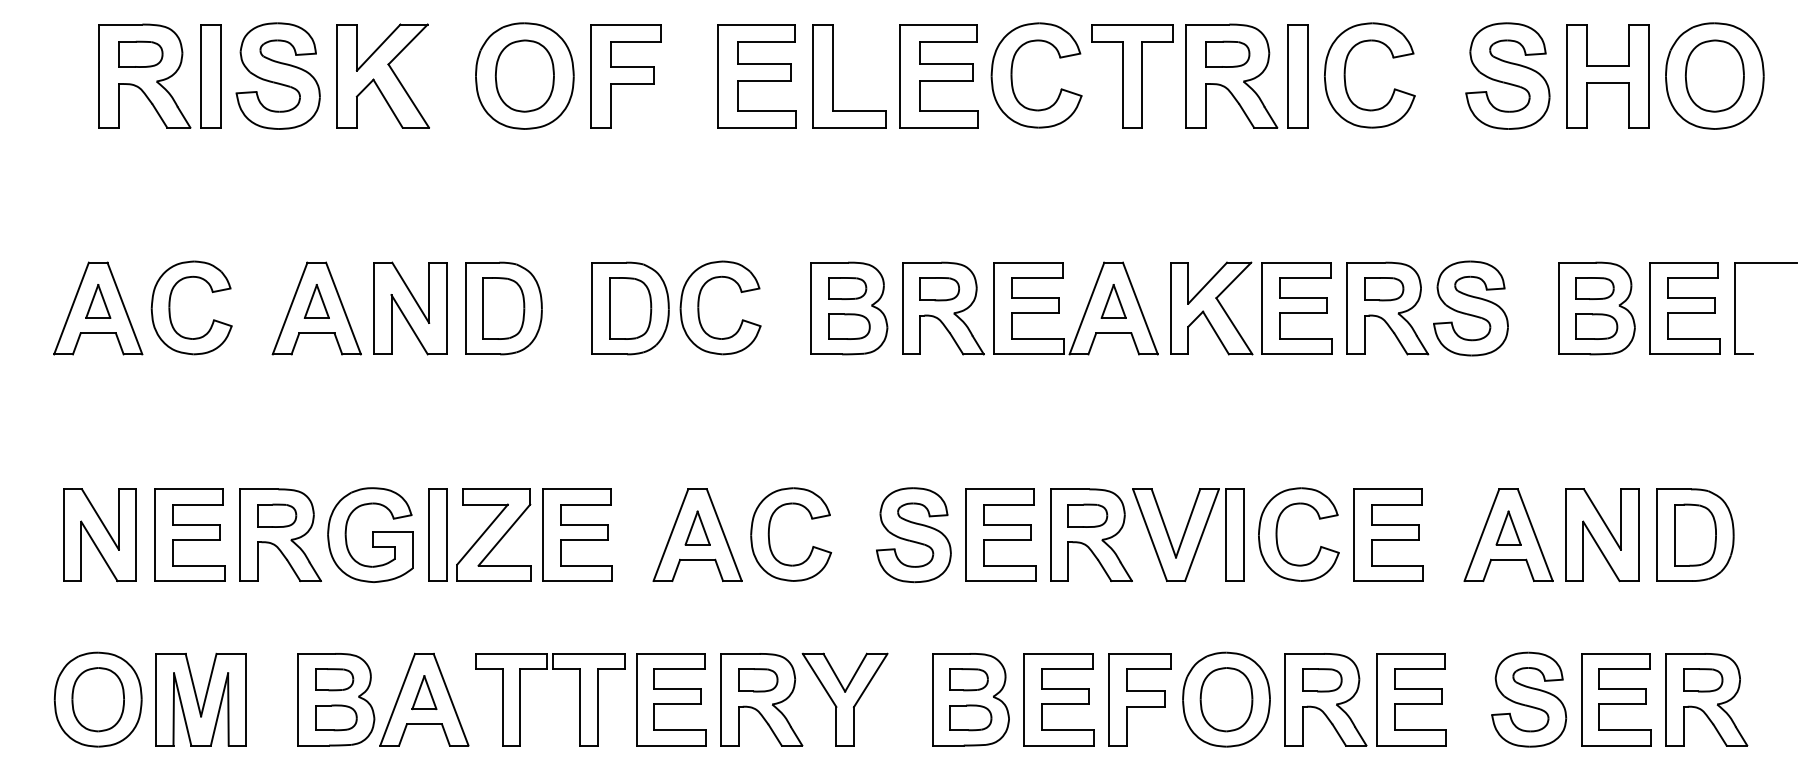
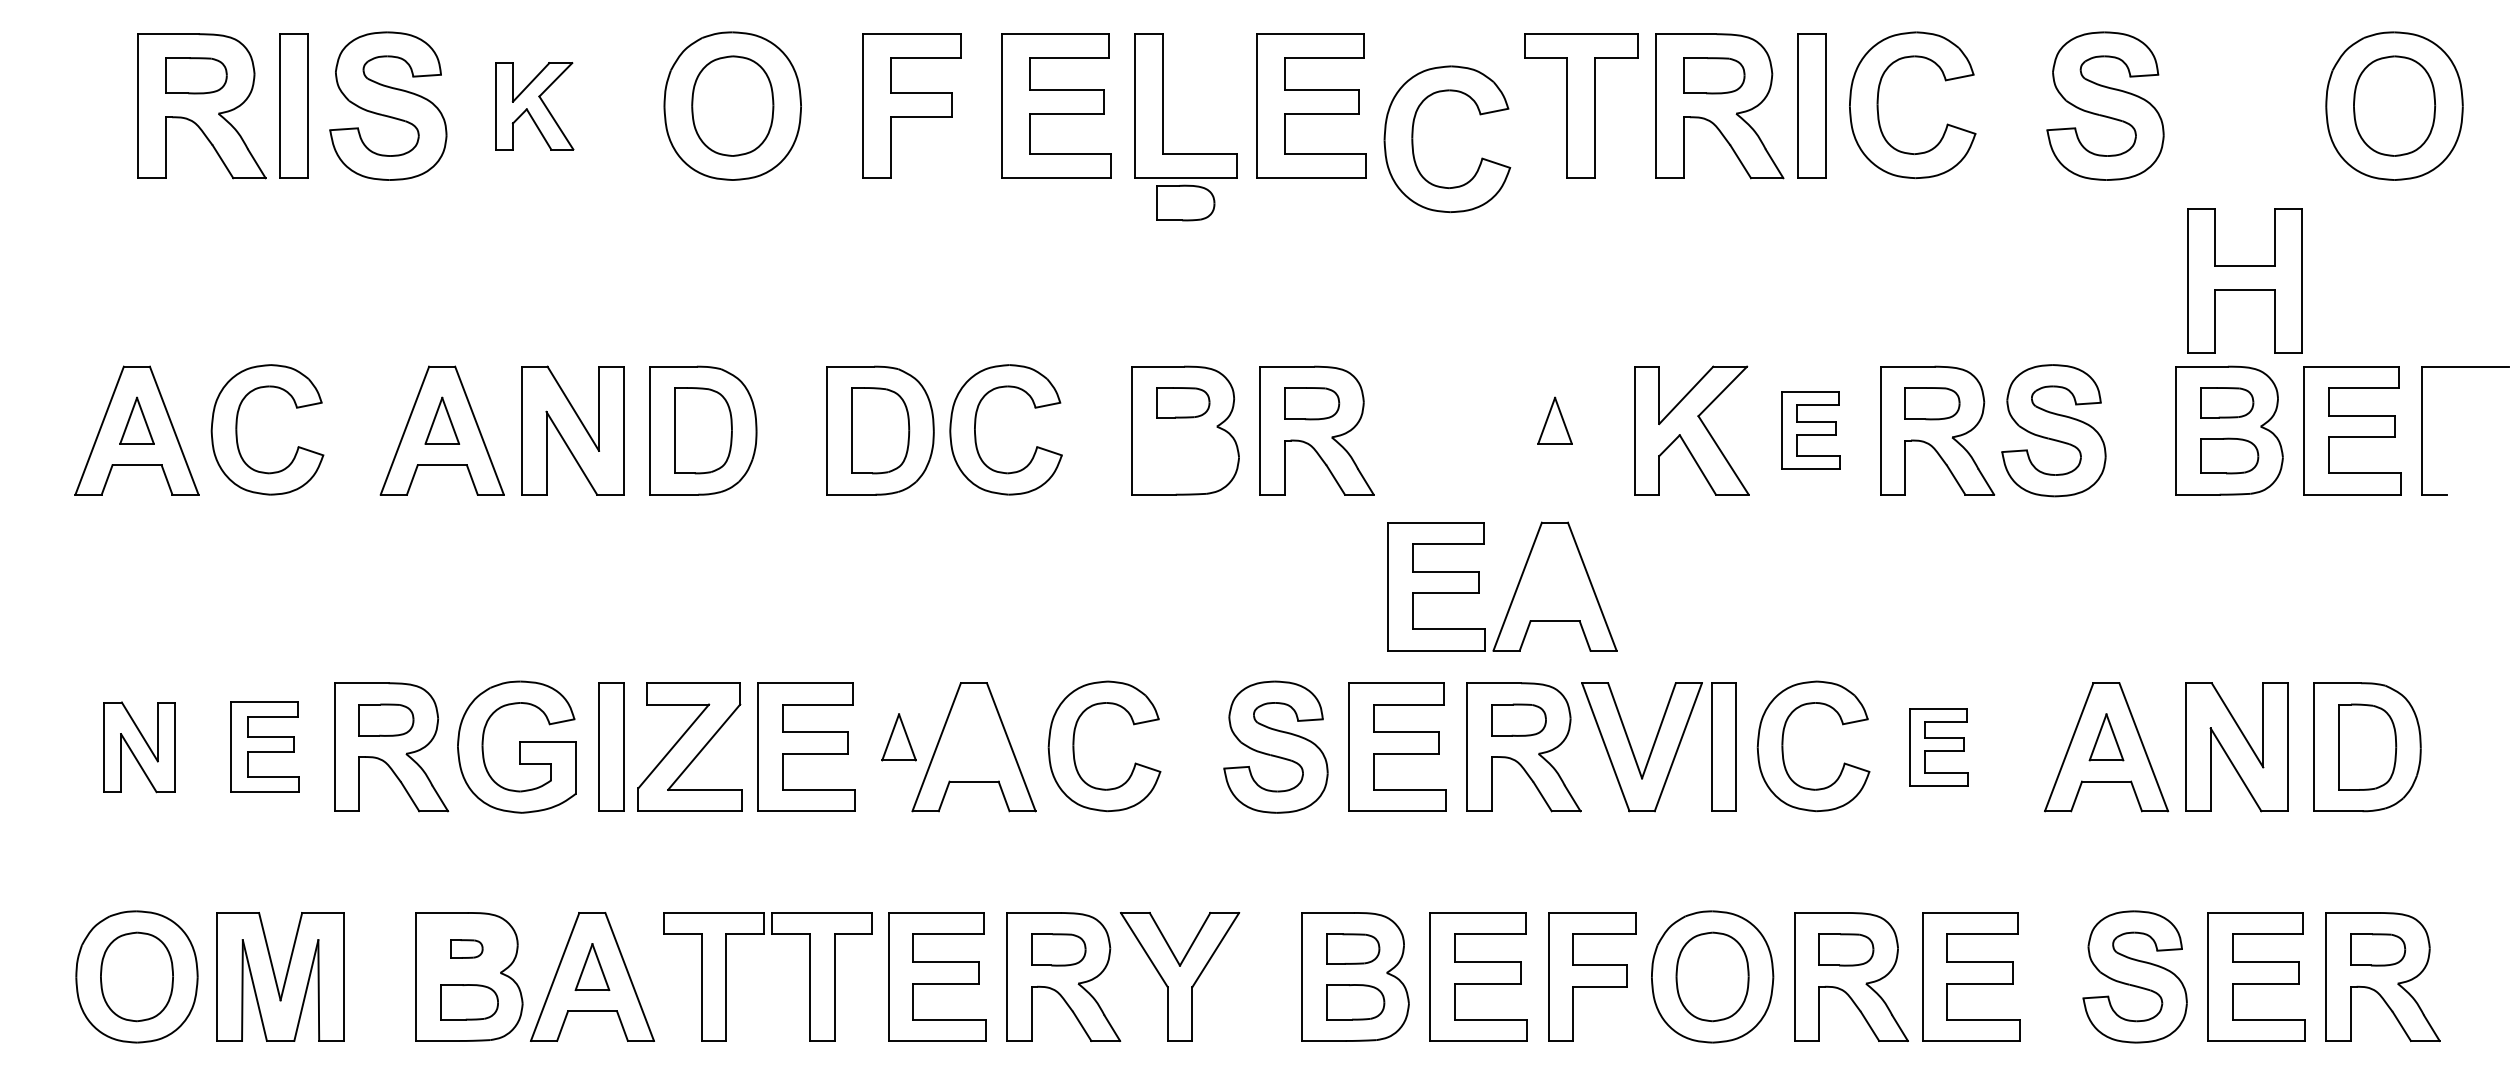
part: (625, 75) -> (911, 105), moved
part: (1012, 75) -> (1413, 139), moved
part: (1607, 75) -> (2244, 280), moved
part: (382, 76) -> (534, 106), size x0.6
part: (1297, 308) -> (1811, 430), size x0.6
part: (1084, 311) -> (1514, 591), moved
part: (849, 326) -> (1185, 202), moved
part: (697, 528) -> (898, 737), moved
part: (189, 534) -> (264, 746), size x0.7
part: (1389, 534) -> (1939, 746), size x0.6
part: (100, 535) -> (139, 747), size x0.7
part: (334, 679) -> (466, 948), size x0.6

